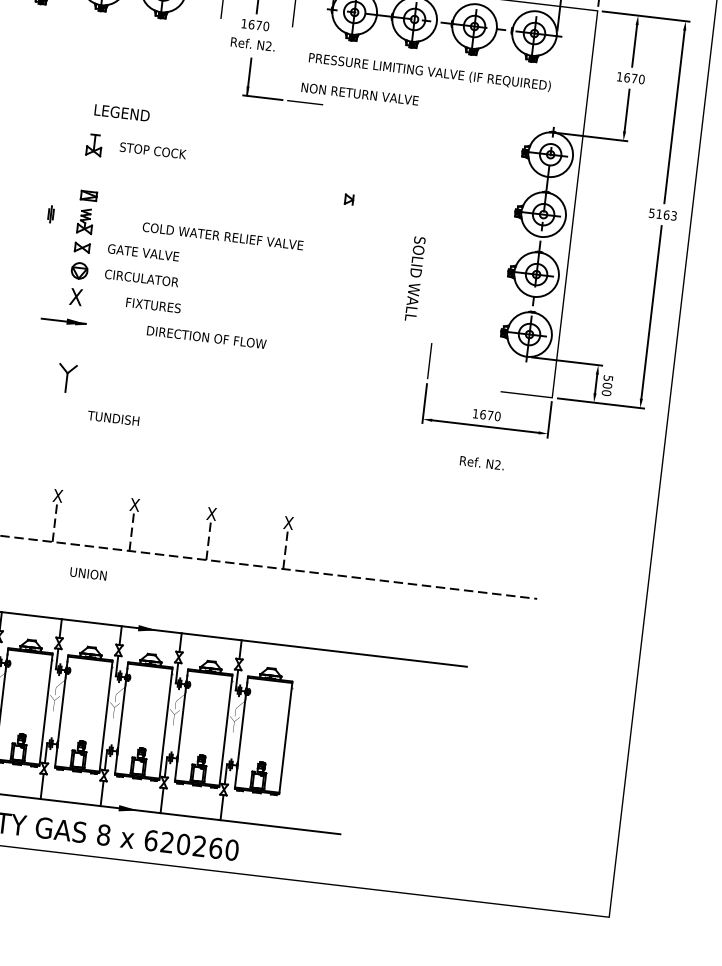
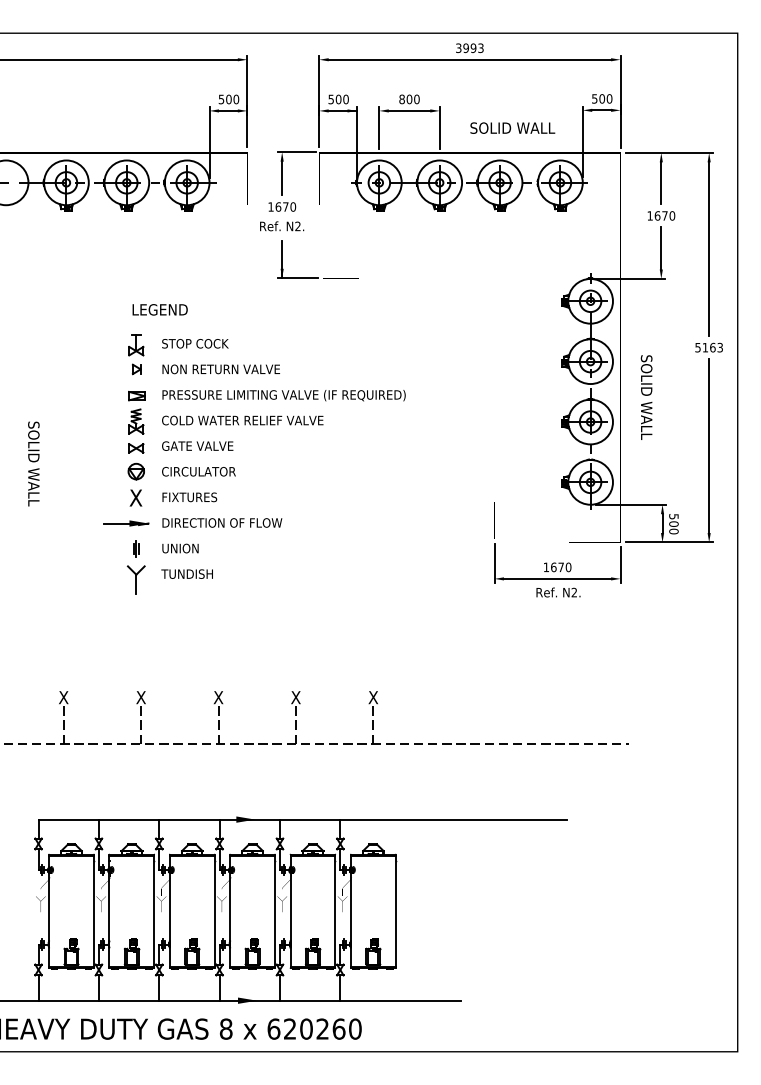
text: (429, 72) -> (283, 395), moved
text: (359, 94) -> (220, 369), moved
part: (348, 199) -> (136, 369), moved
part: (51, 214) -> (136, 548), moved
text: (222, 236) -> (242, 420), moved
text: (415, 278) -> (646, 397), moved
text: (153, 305) -> (189, 497), moved
text: (206, 337) -> (222, 522), moved
text: (112, 417) -> (186, 573), moved
text: (482, 463) -> (558, 592), moved
text: (88, 573) -> (180, 548), moved

